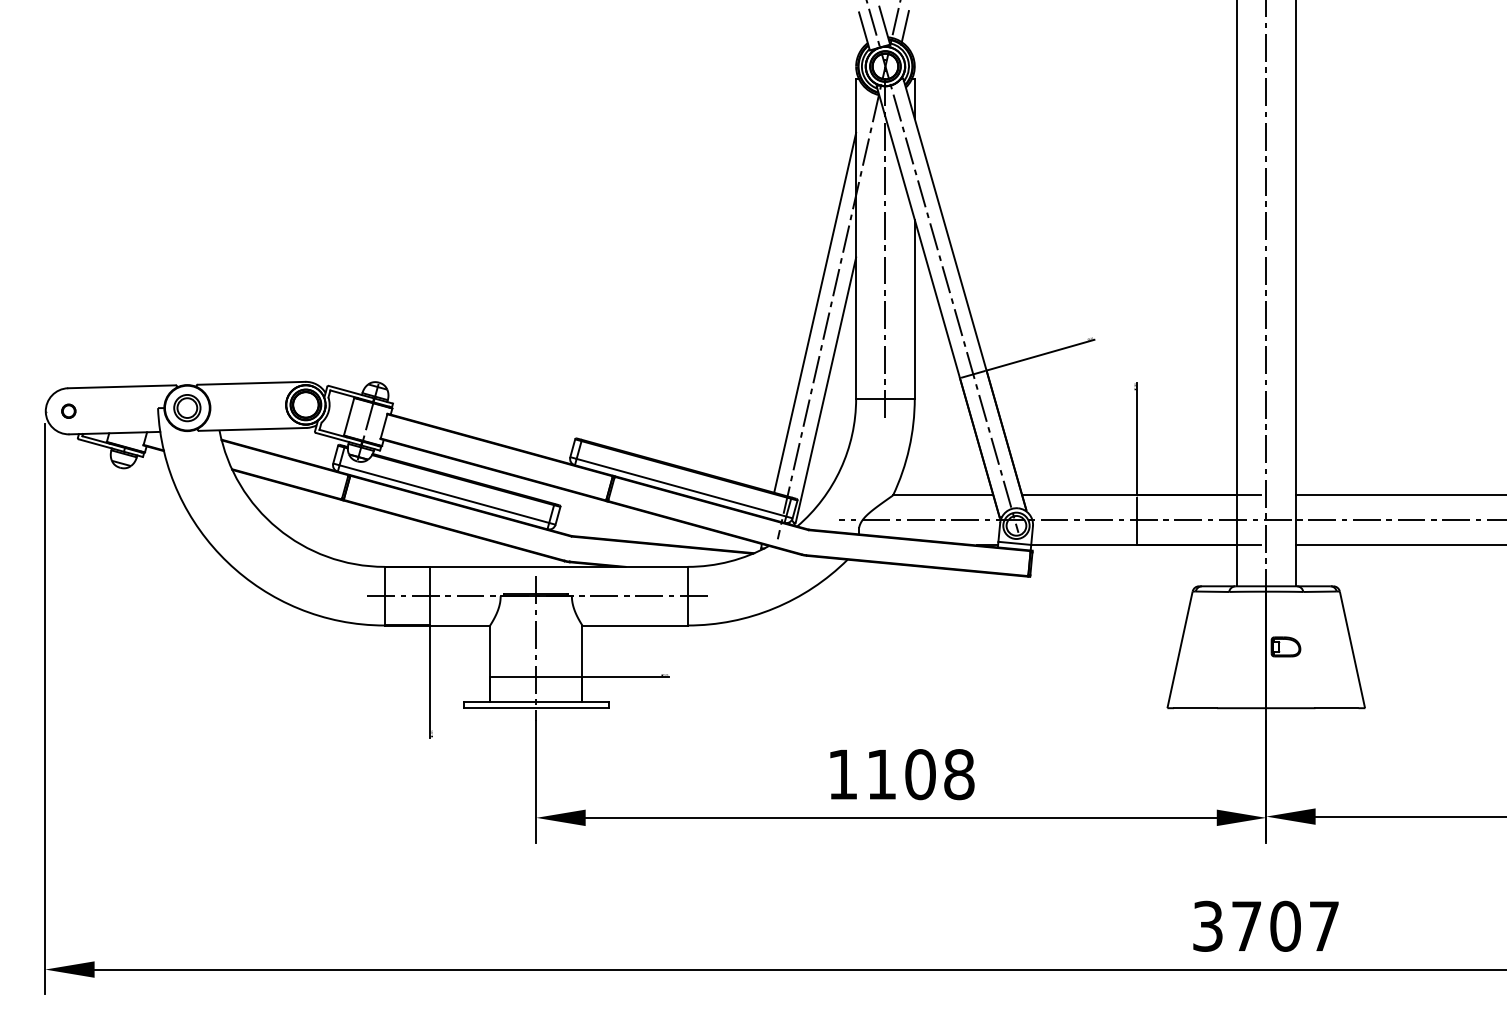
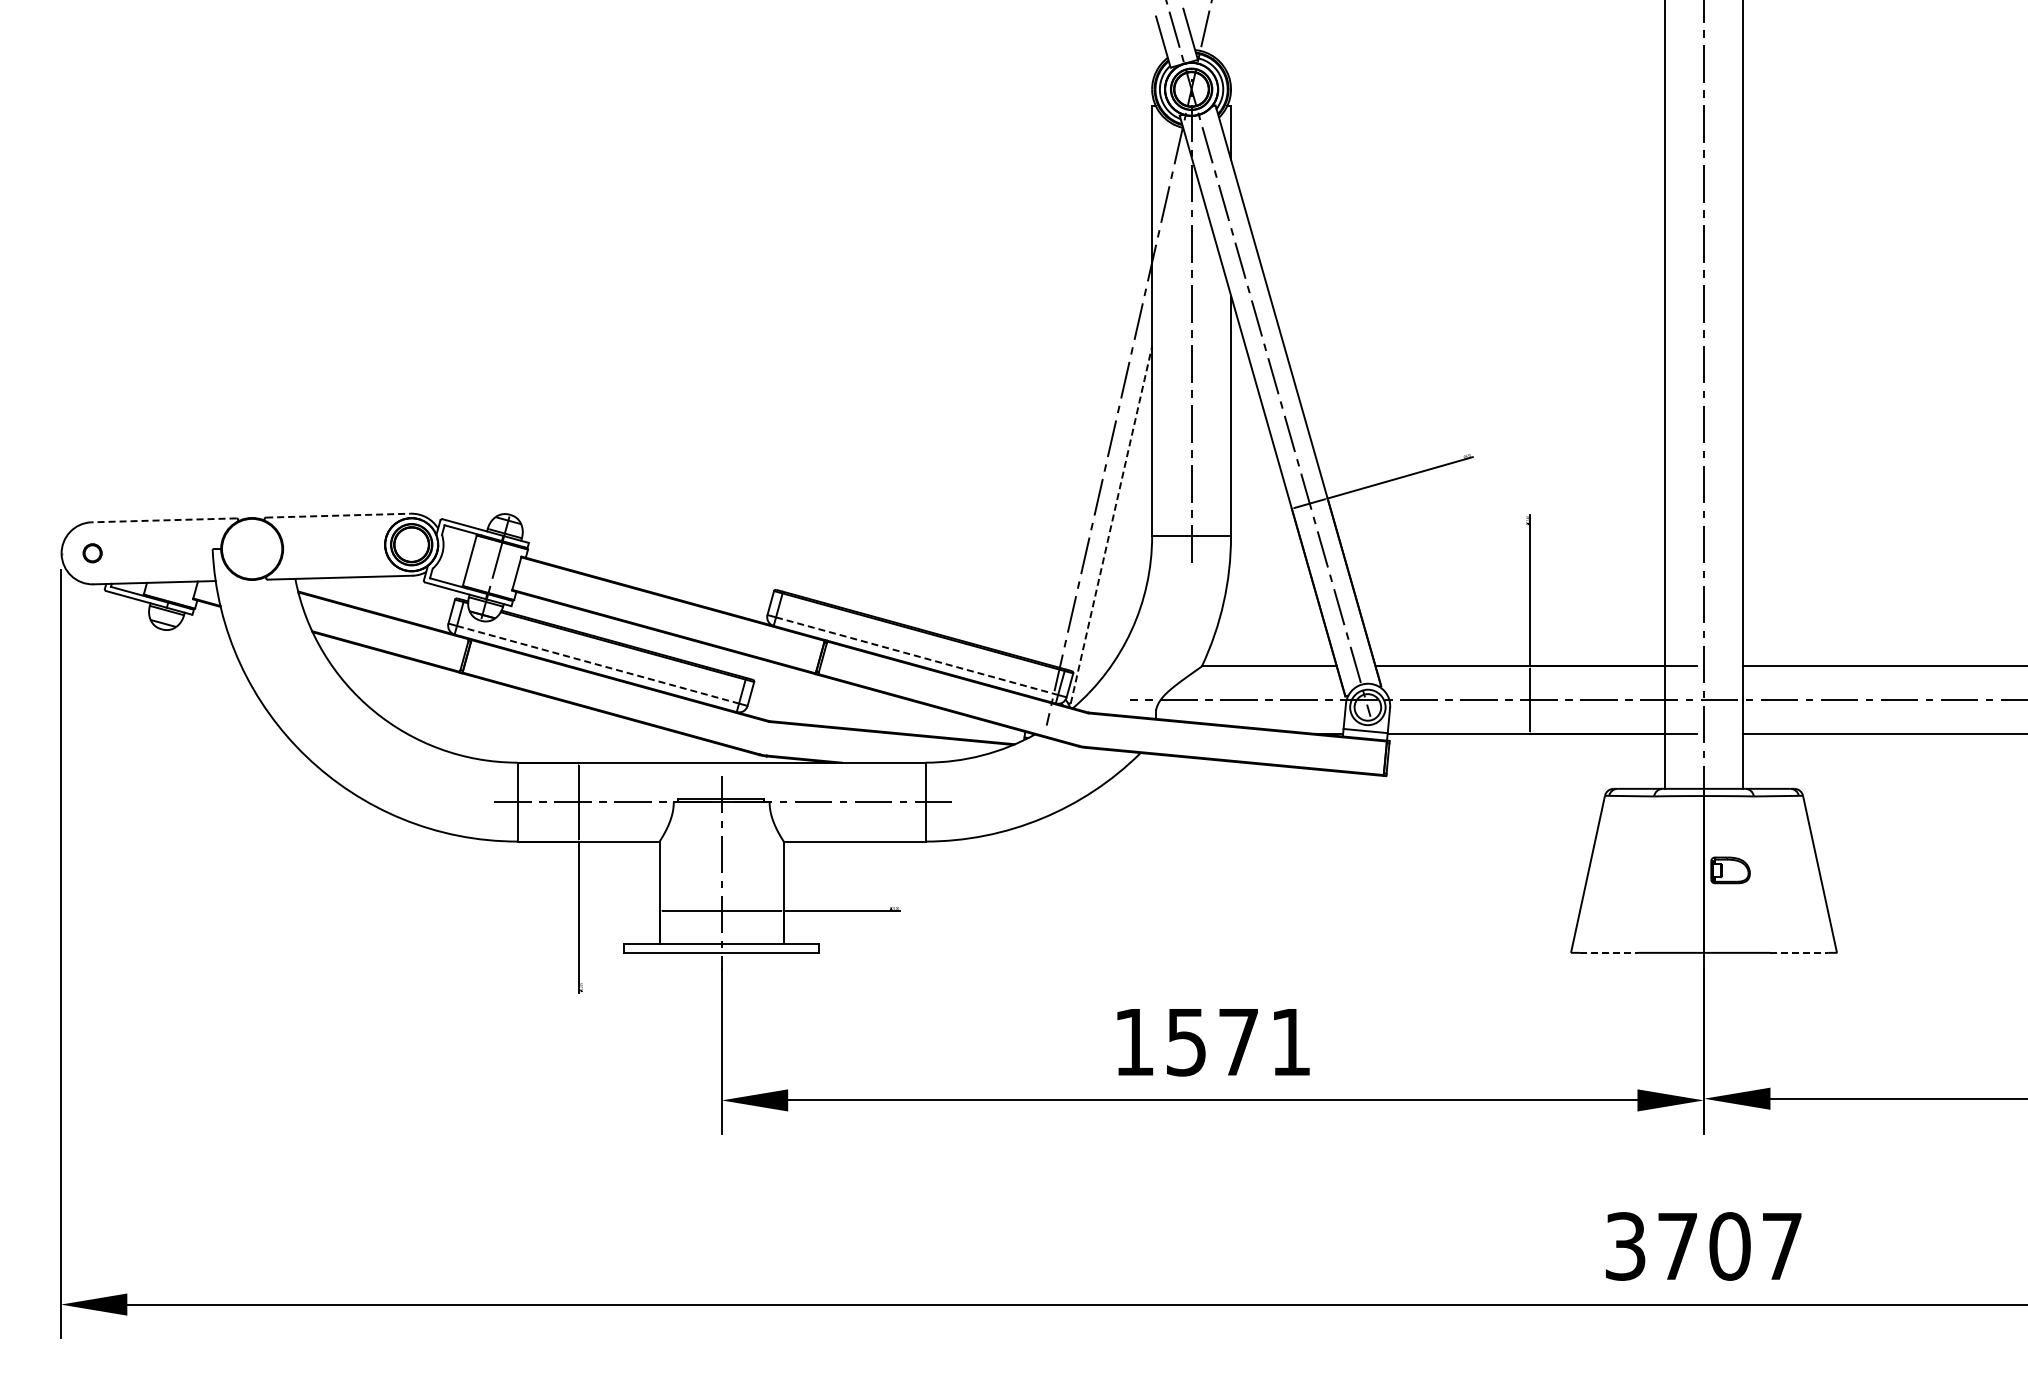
line: (905, 26) -> (1218, 35), removed
line: (814, 312) -> (1096, 420), removed
line: (252, 383) -> (339, 515), solid -> dashed
line: (121, 386) -> (163, 520), solid -> dashed
line: (825, 389) -> (1111, 524), solid -> dashed
part: (186, 407) -> (251, 548), removed
line: (681, 487) -> (917, 656), solid -> dashed
line: (444, 493) -> (598, 664), solid -> dashed
line: (1195, 707) -> (1608, 952), solid -> dashed
line: (1337, 707) -> (1799, 952), solid -> dashed
text: (921, 774) -> (1239, 1041), 1108 -> 1571

